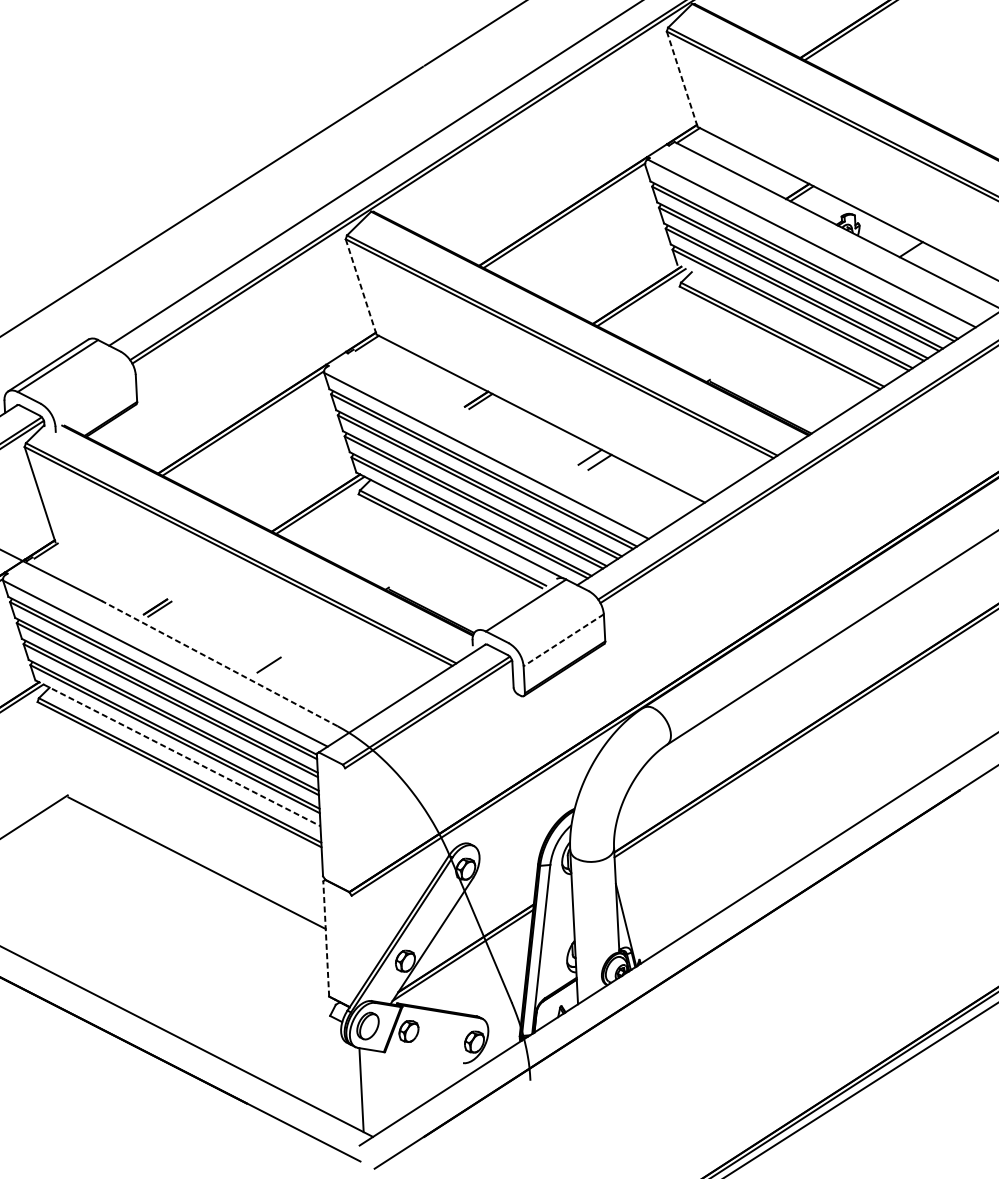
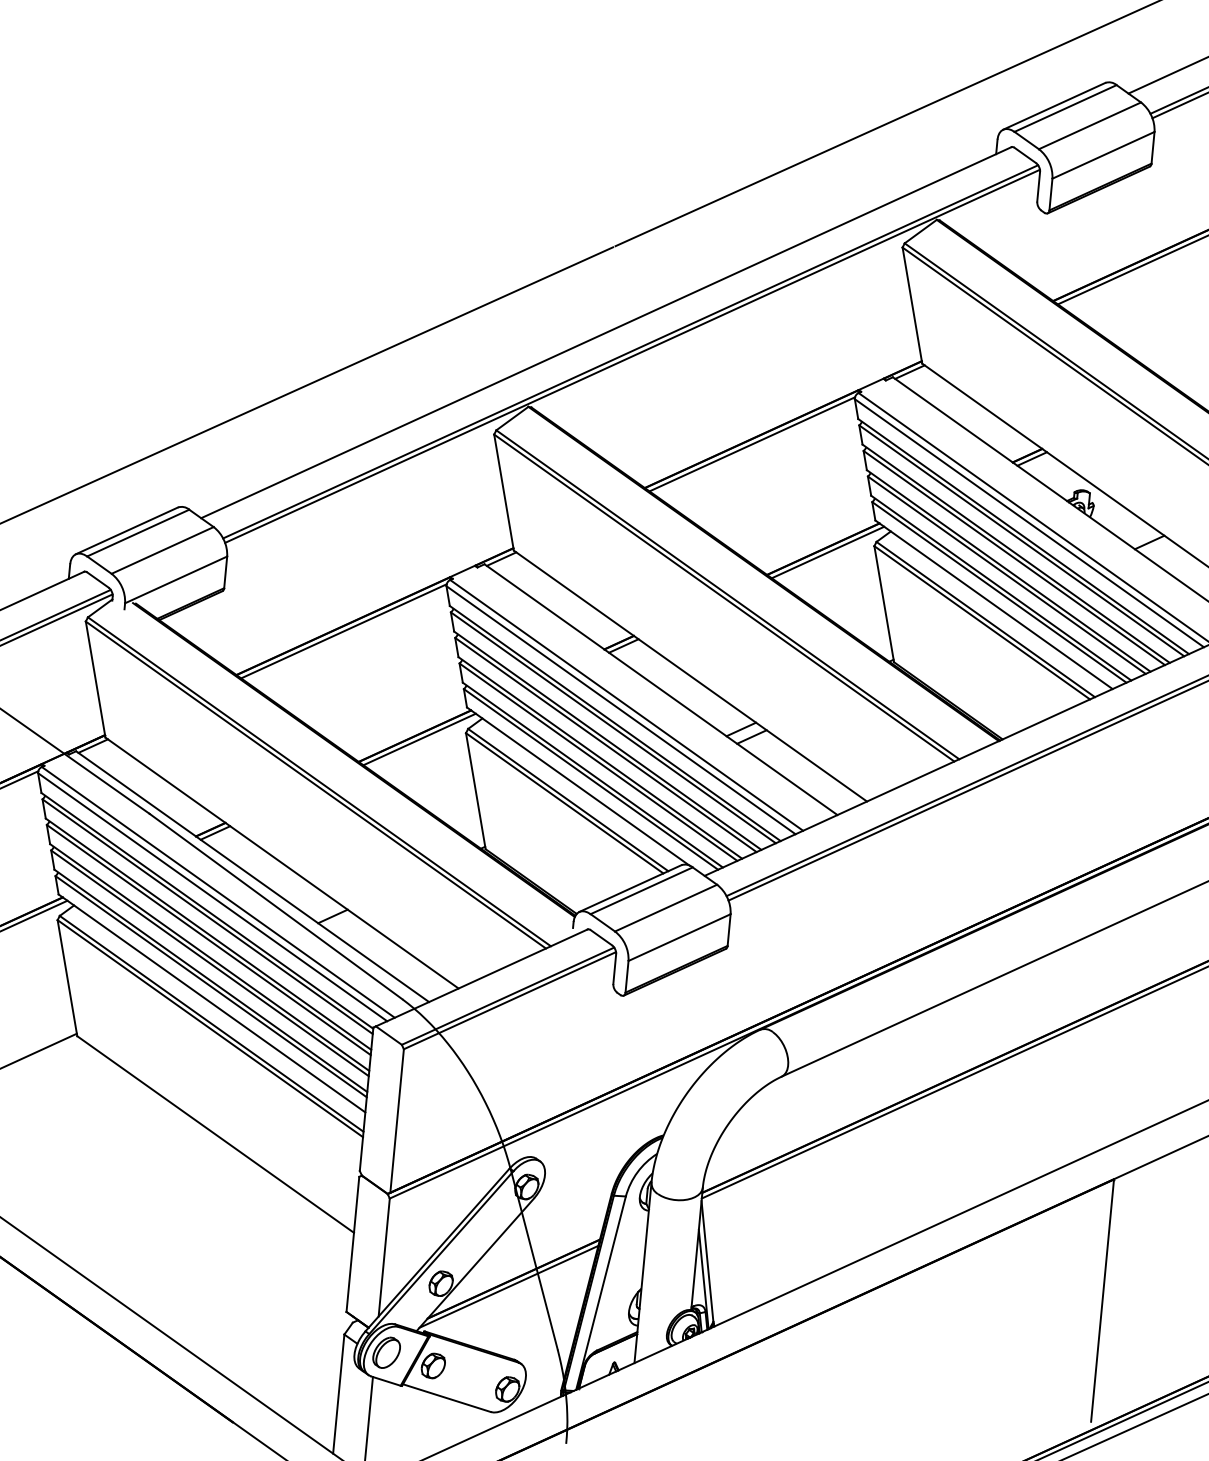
line: (682, 79) -> (912, 305), dashed -> solid
line: (806, 248) -> (1028, 523), added
line: (361, 286) -> (504, 492), dashed -> solid
line: (787, 321) -> (993, 604), added
line: (695, 334) -> (884, 604), added
line: (80, 377) -> (162, 550), added
line: (95, 400) -> (176, 579), added
line: (517, 433) -> (660, 689), added
line: (490, 451) -> (626, 705), added
line: (373, 542) -> (475, 791), added
line: (516, 604) -> (630, 888), added
line: (549, 616) -> (666, 907), added
line: (219, 625) -> (281, 862), added
line: (563, 640) -> (679, 937), dashed -> solid
line: (196, 641) -> (252, 876), added
line: (168, 659) -> (217, 892), added
line: (219, 663) -> (275, 906), dashed -> solid
line: (53, 749) -> (67, 978), added
line: (178, 753) -> (212, 1003), dashed -> solid
line: (347, 829) -> (396, 1120), added
line: (964, 894) -> (1102, 1300), added
line: (627, 909) -> (707, 1261), added
line: (325, 939) -> (352, 1244), dashed -> solid
line: (353, 946) -> (383, 1257), added
line: (424, 1057) -> (446, 1398), added
line: (332, 1066) -> (338, 1393), added

